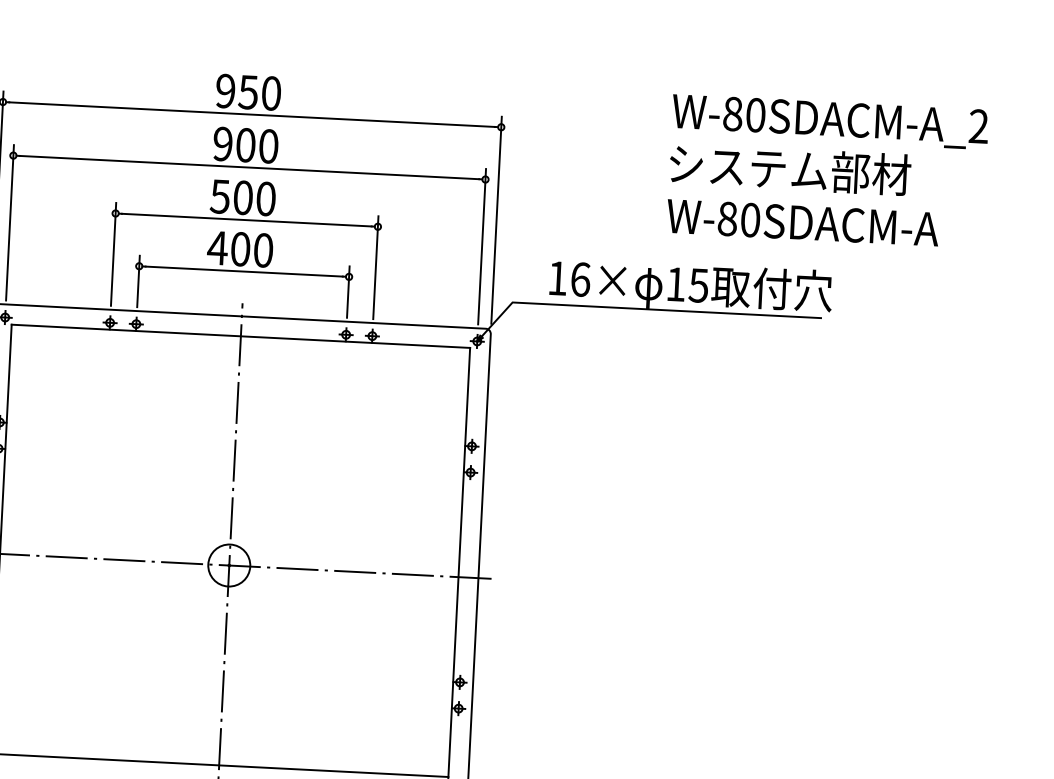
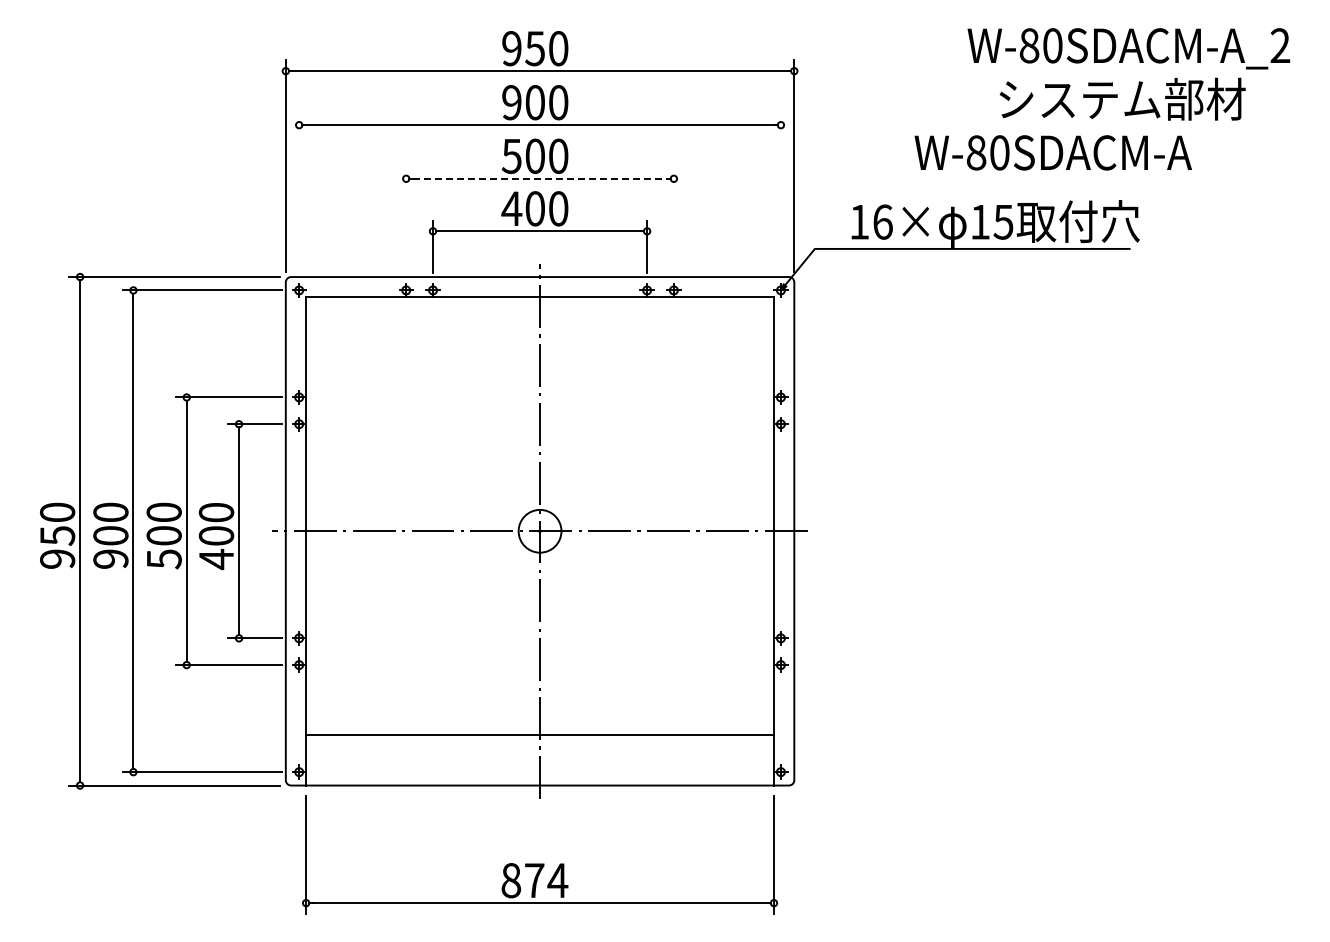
text: (790, 168) -> (1122, 98), moved
line: (247, 219) -> (540, 178), solid -> dashed
line: (10, 222) -> (299, 193), removed
text: (802, 222) -> (1052, 152), moved
line: (481, 246) -> (780, 193), removed
line: (113, 254) -> (406, 220), removed
line: (375, 267) -> (673, 220), removed

